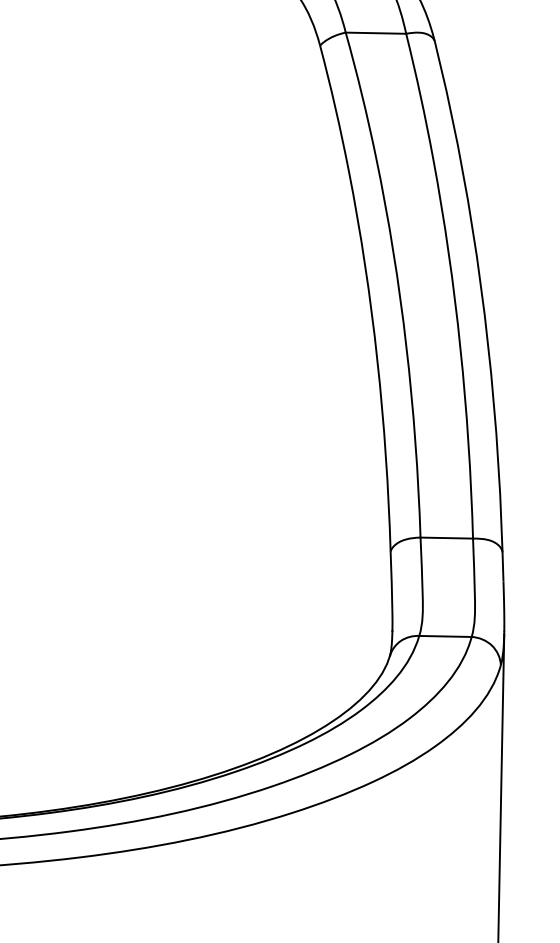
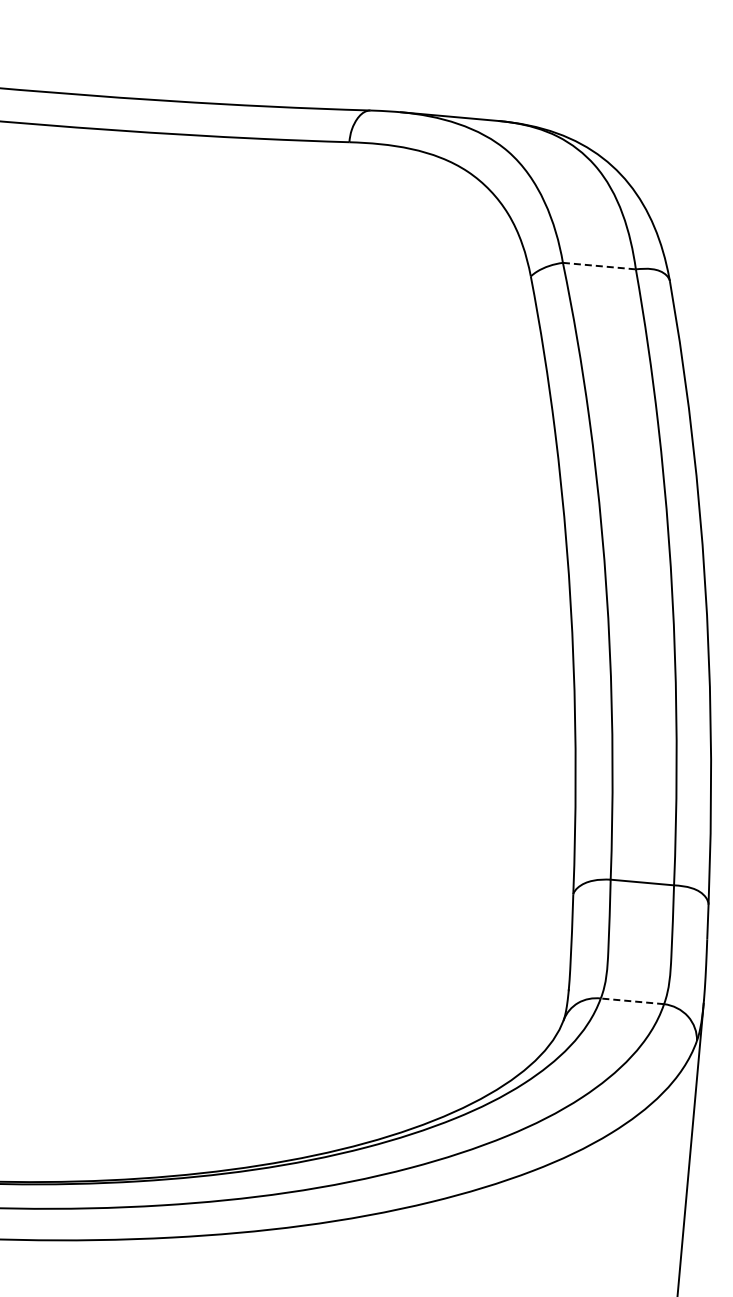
line: (376, 33) -> (599, 266), solid -> dashed
line: (445, 636) -> (632, 1001), solid -> dashed

